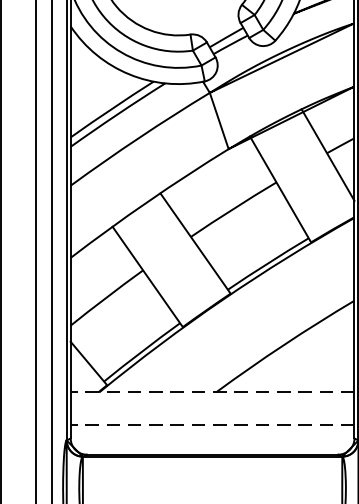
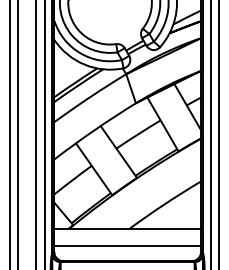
line: (212, 391) -> (127, 228), dashed -> solid
line: (212, 424) -> (127, 245), dashed -> solid

